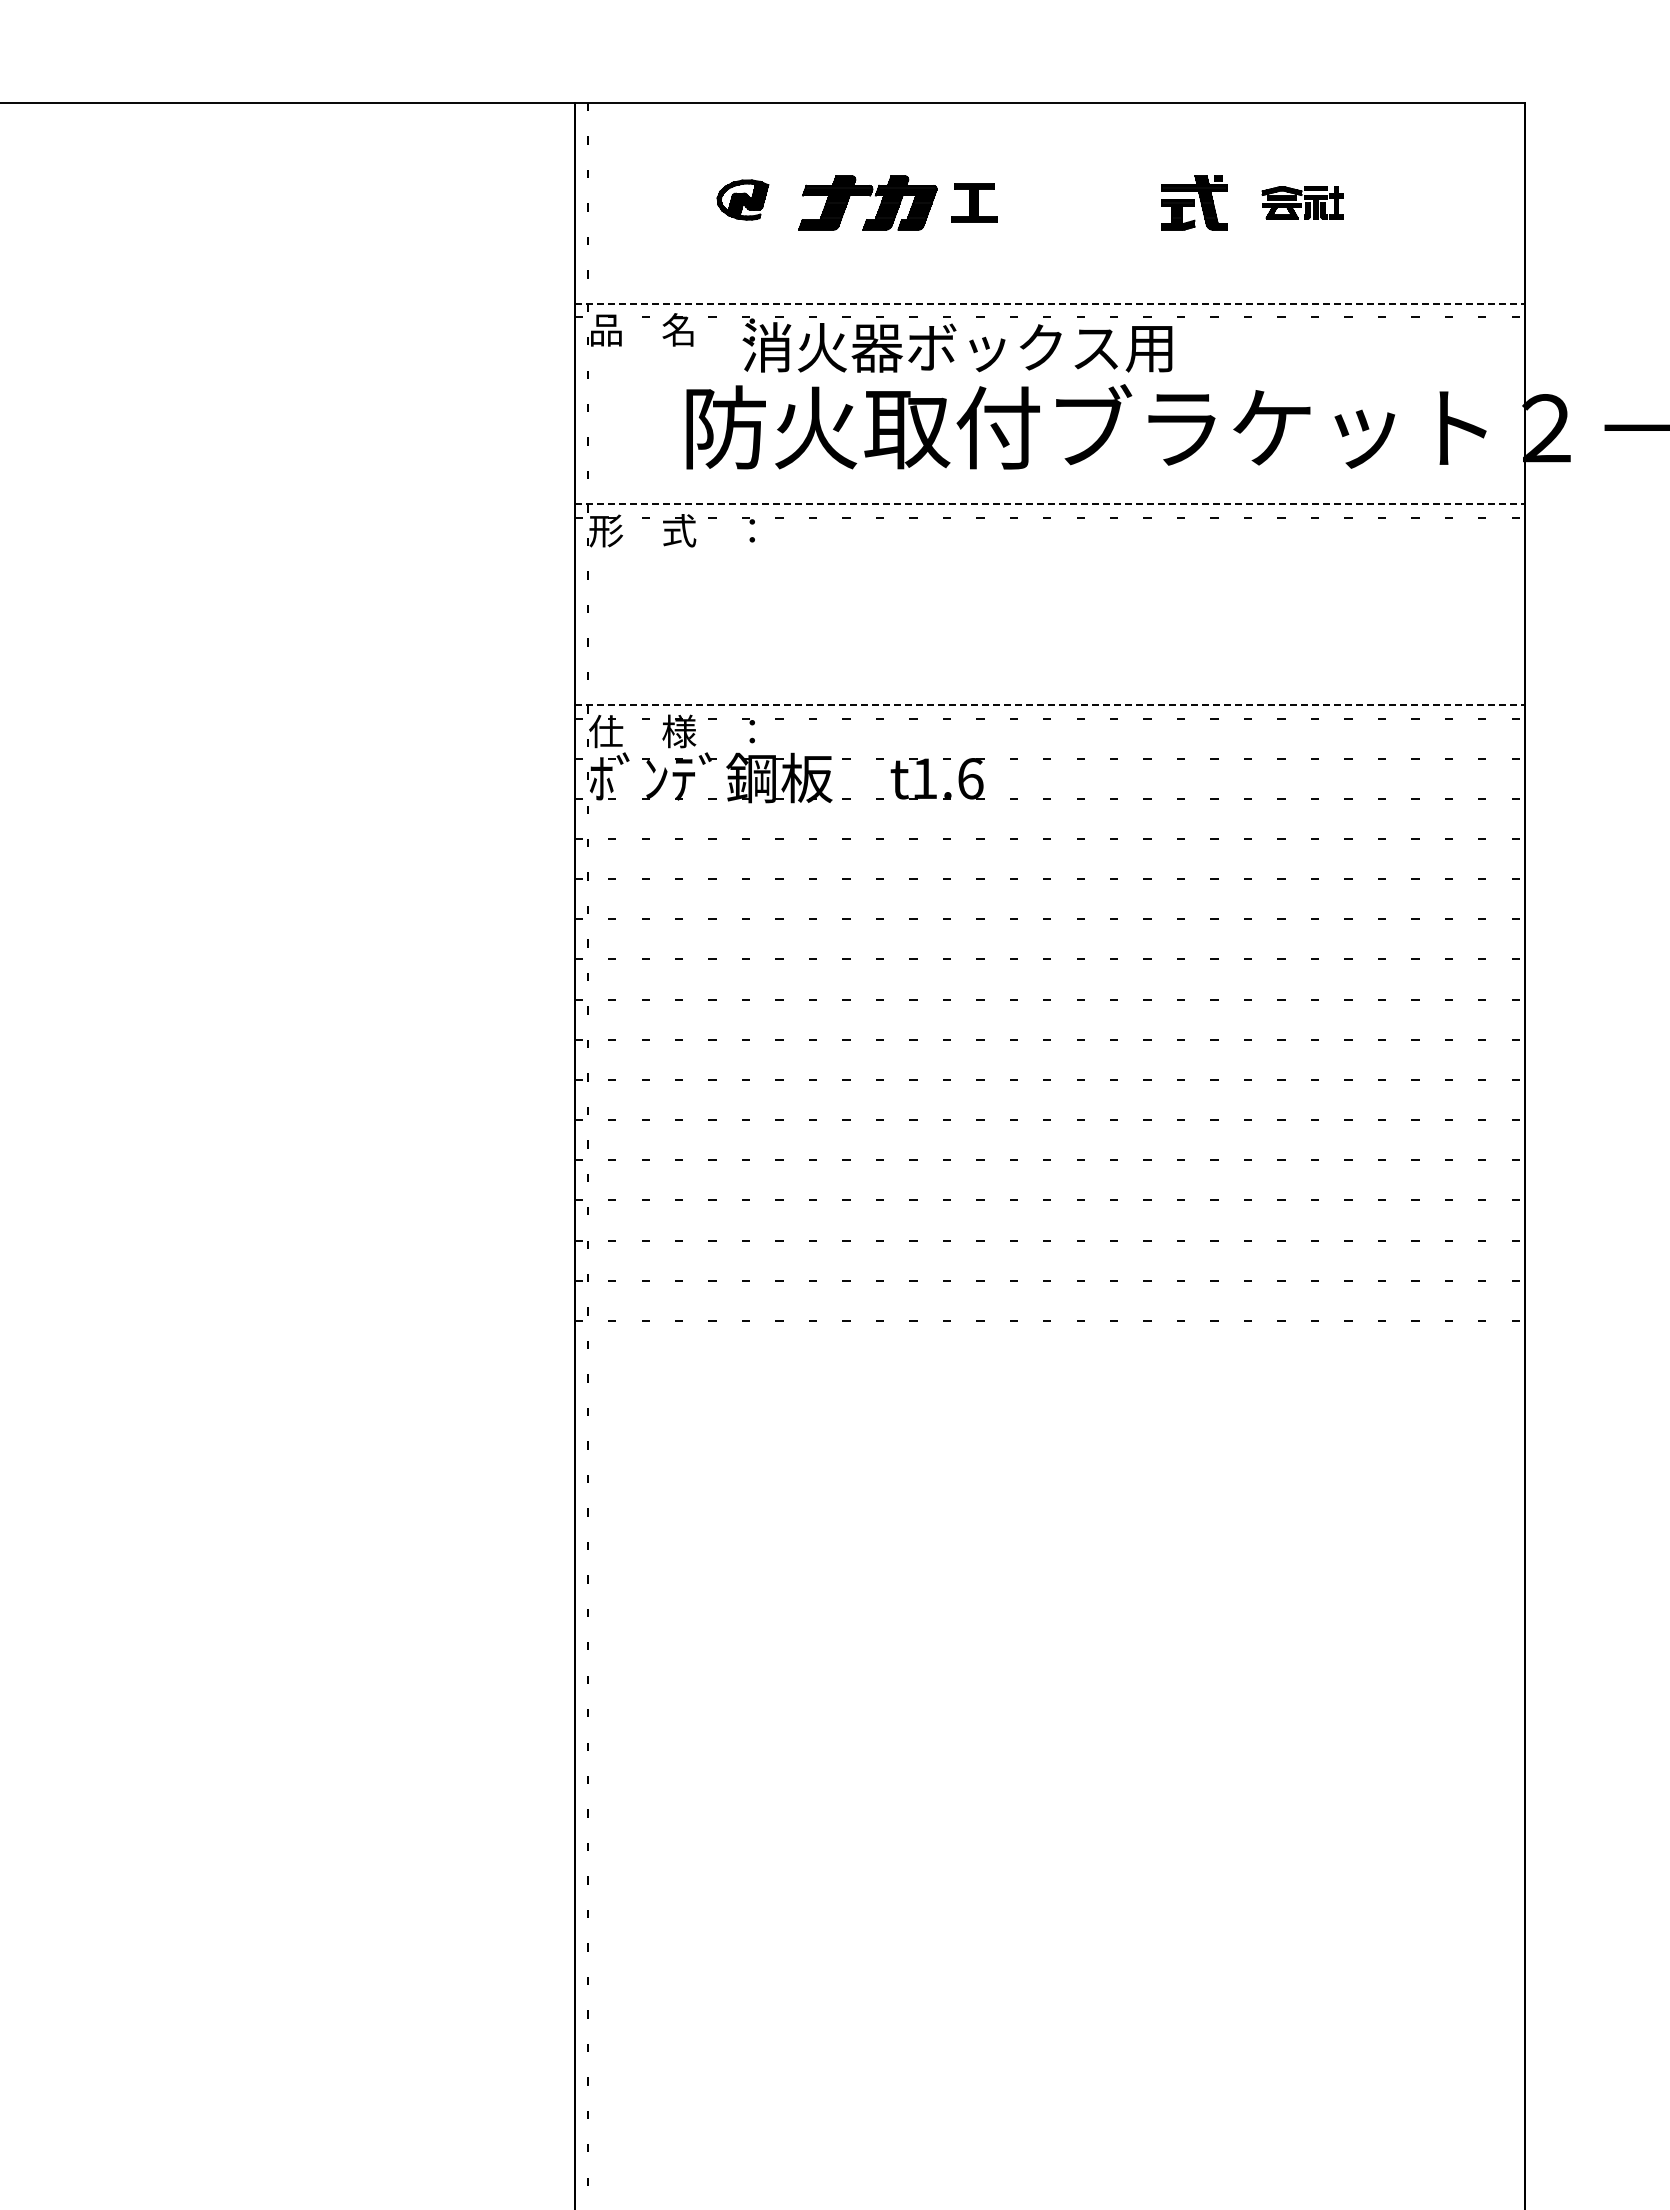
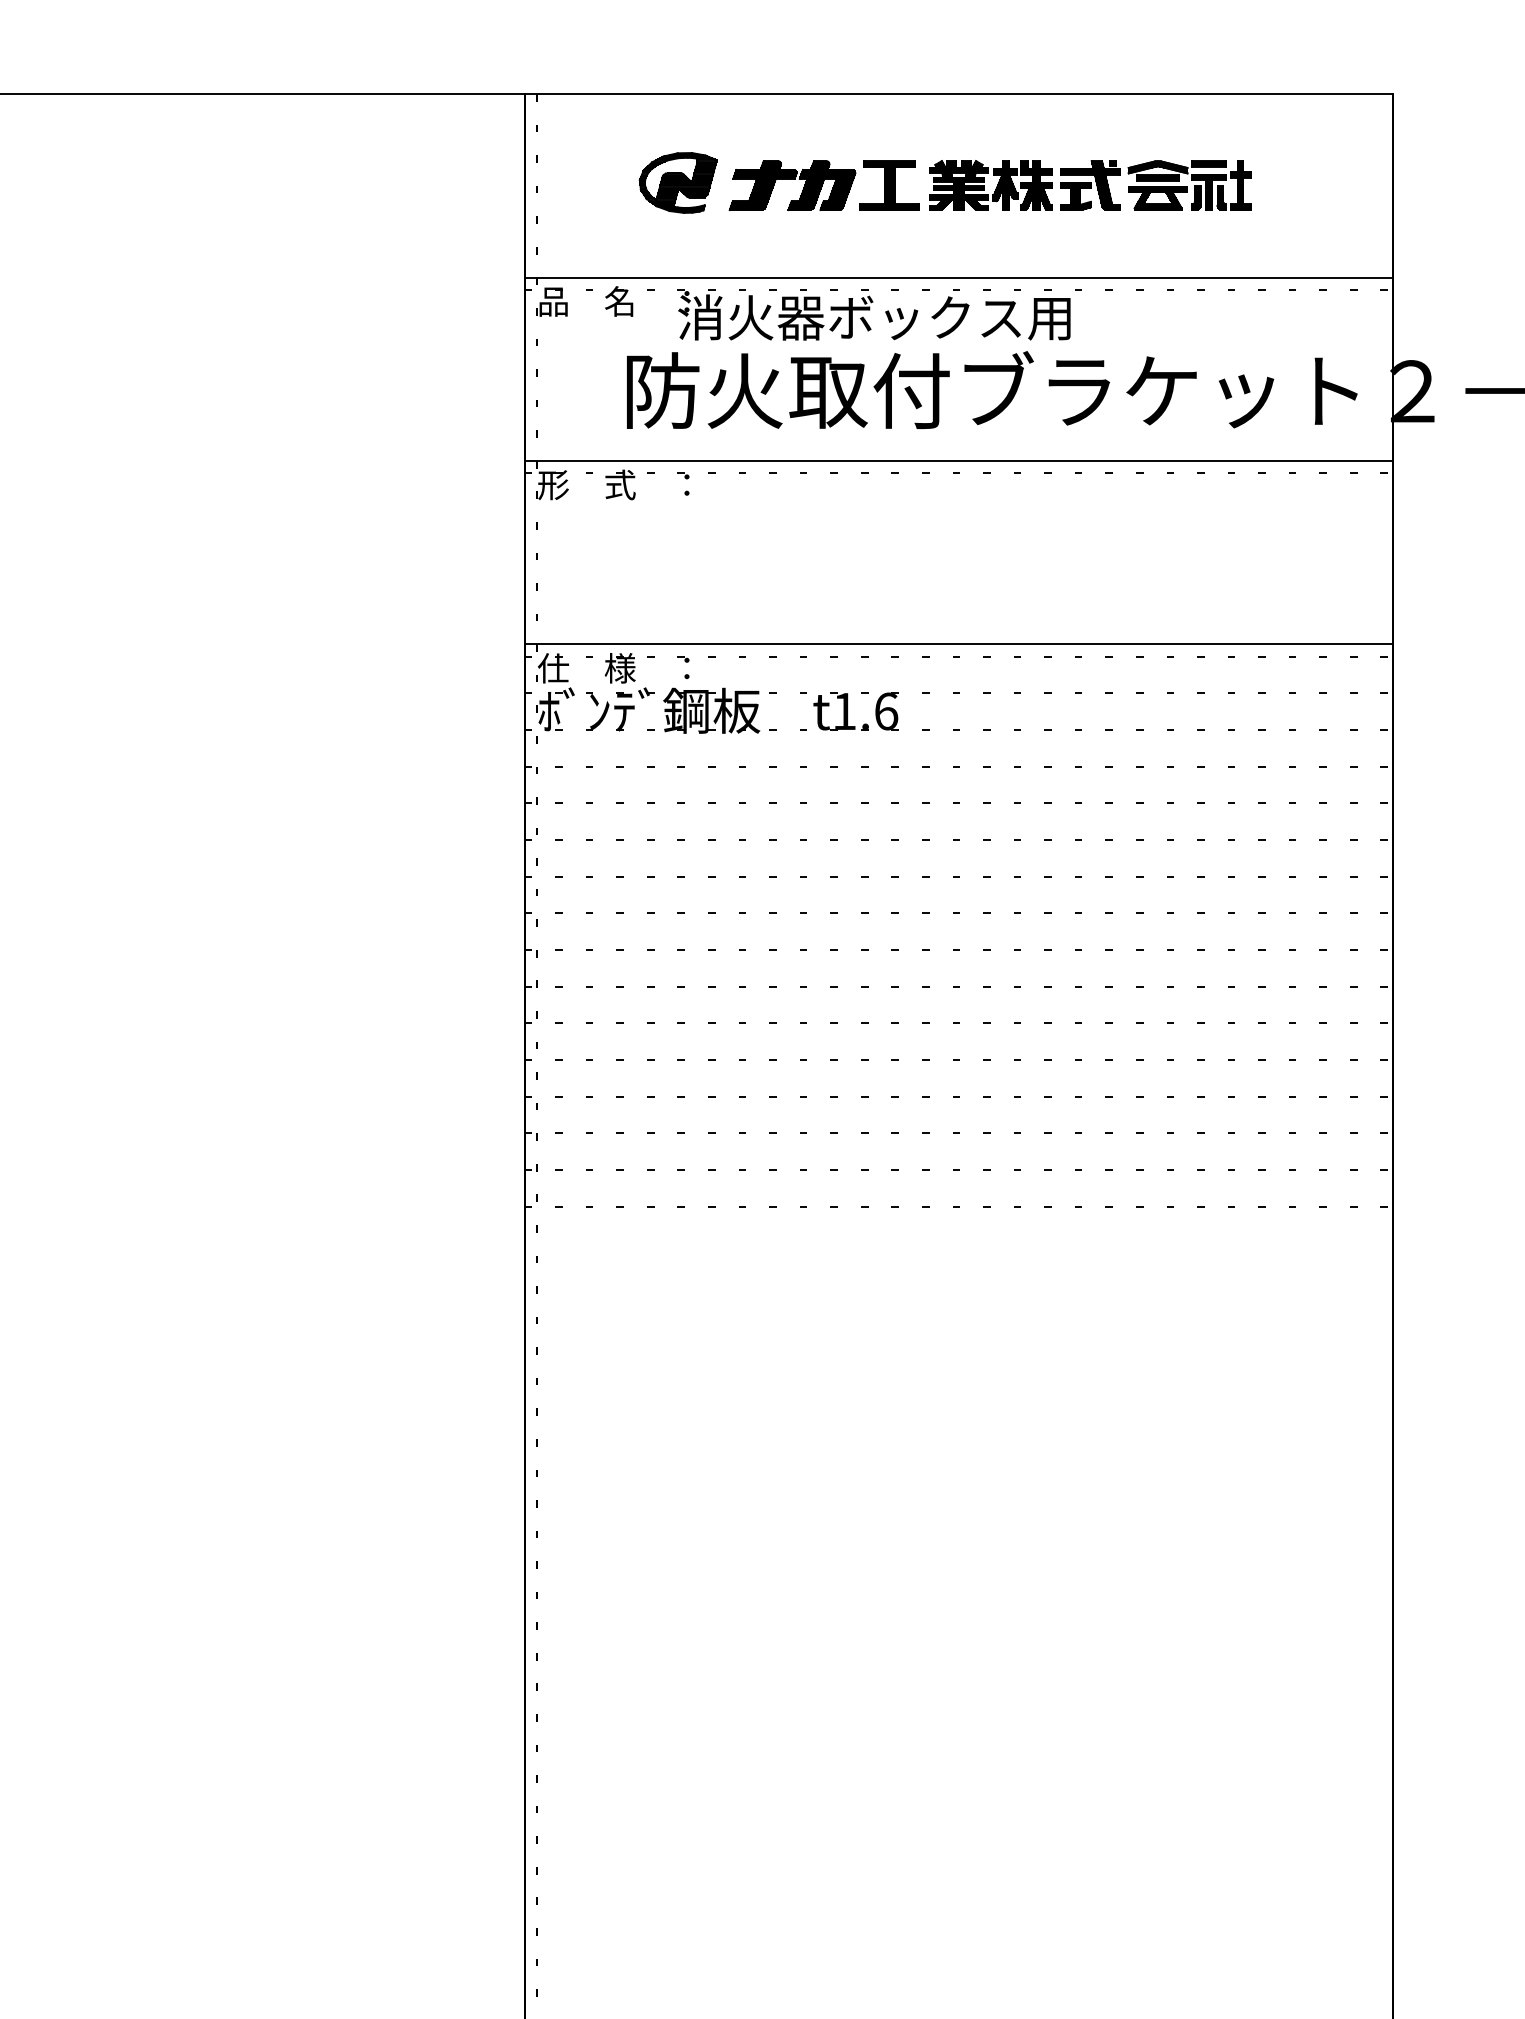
part: (742, 199) -> (678, 182), size x1.67
part: (973, 202) -> (889, 185), size x1.43
part: (1302, 202) -> (1189, 185), size x1.67
part: (1078, 203) -> (984, 186), added
line: (1050, 303) -> (959, 277), dashed -> solid
line: (1050, 504) -> (959, 461), dashed -> solid
line: (1050, 705) -> (959, 644), dashed -> solid

